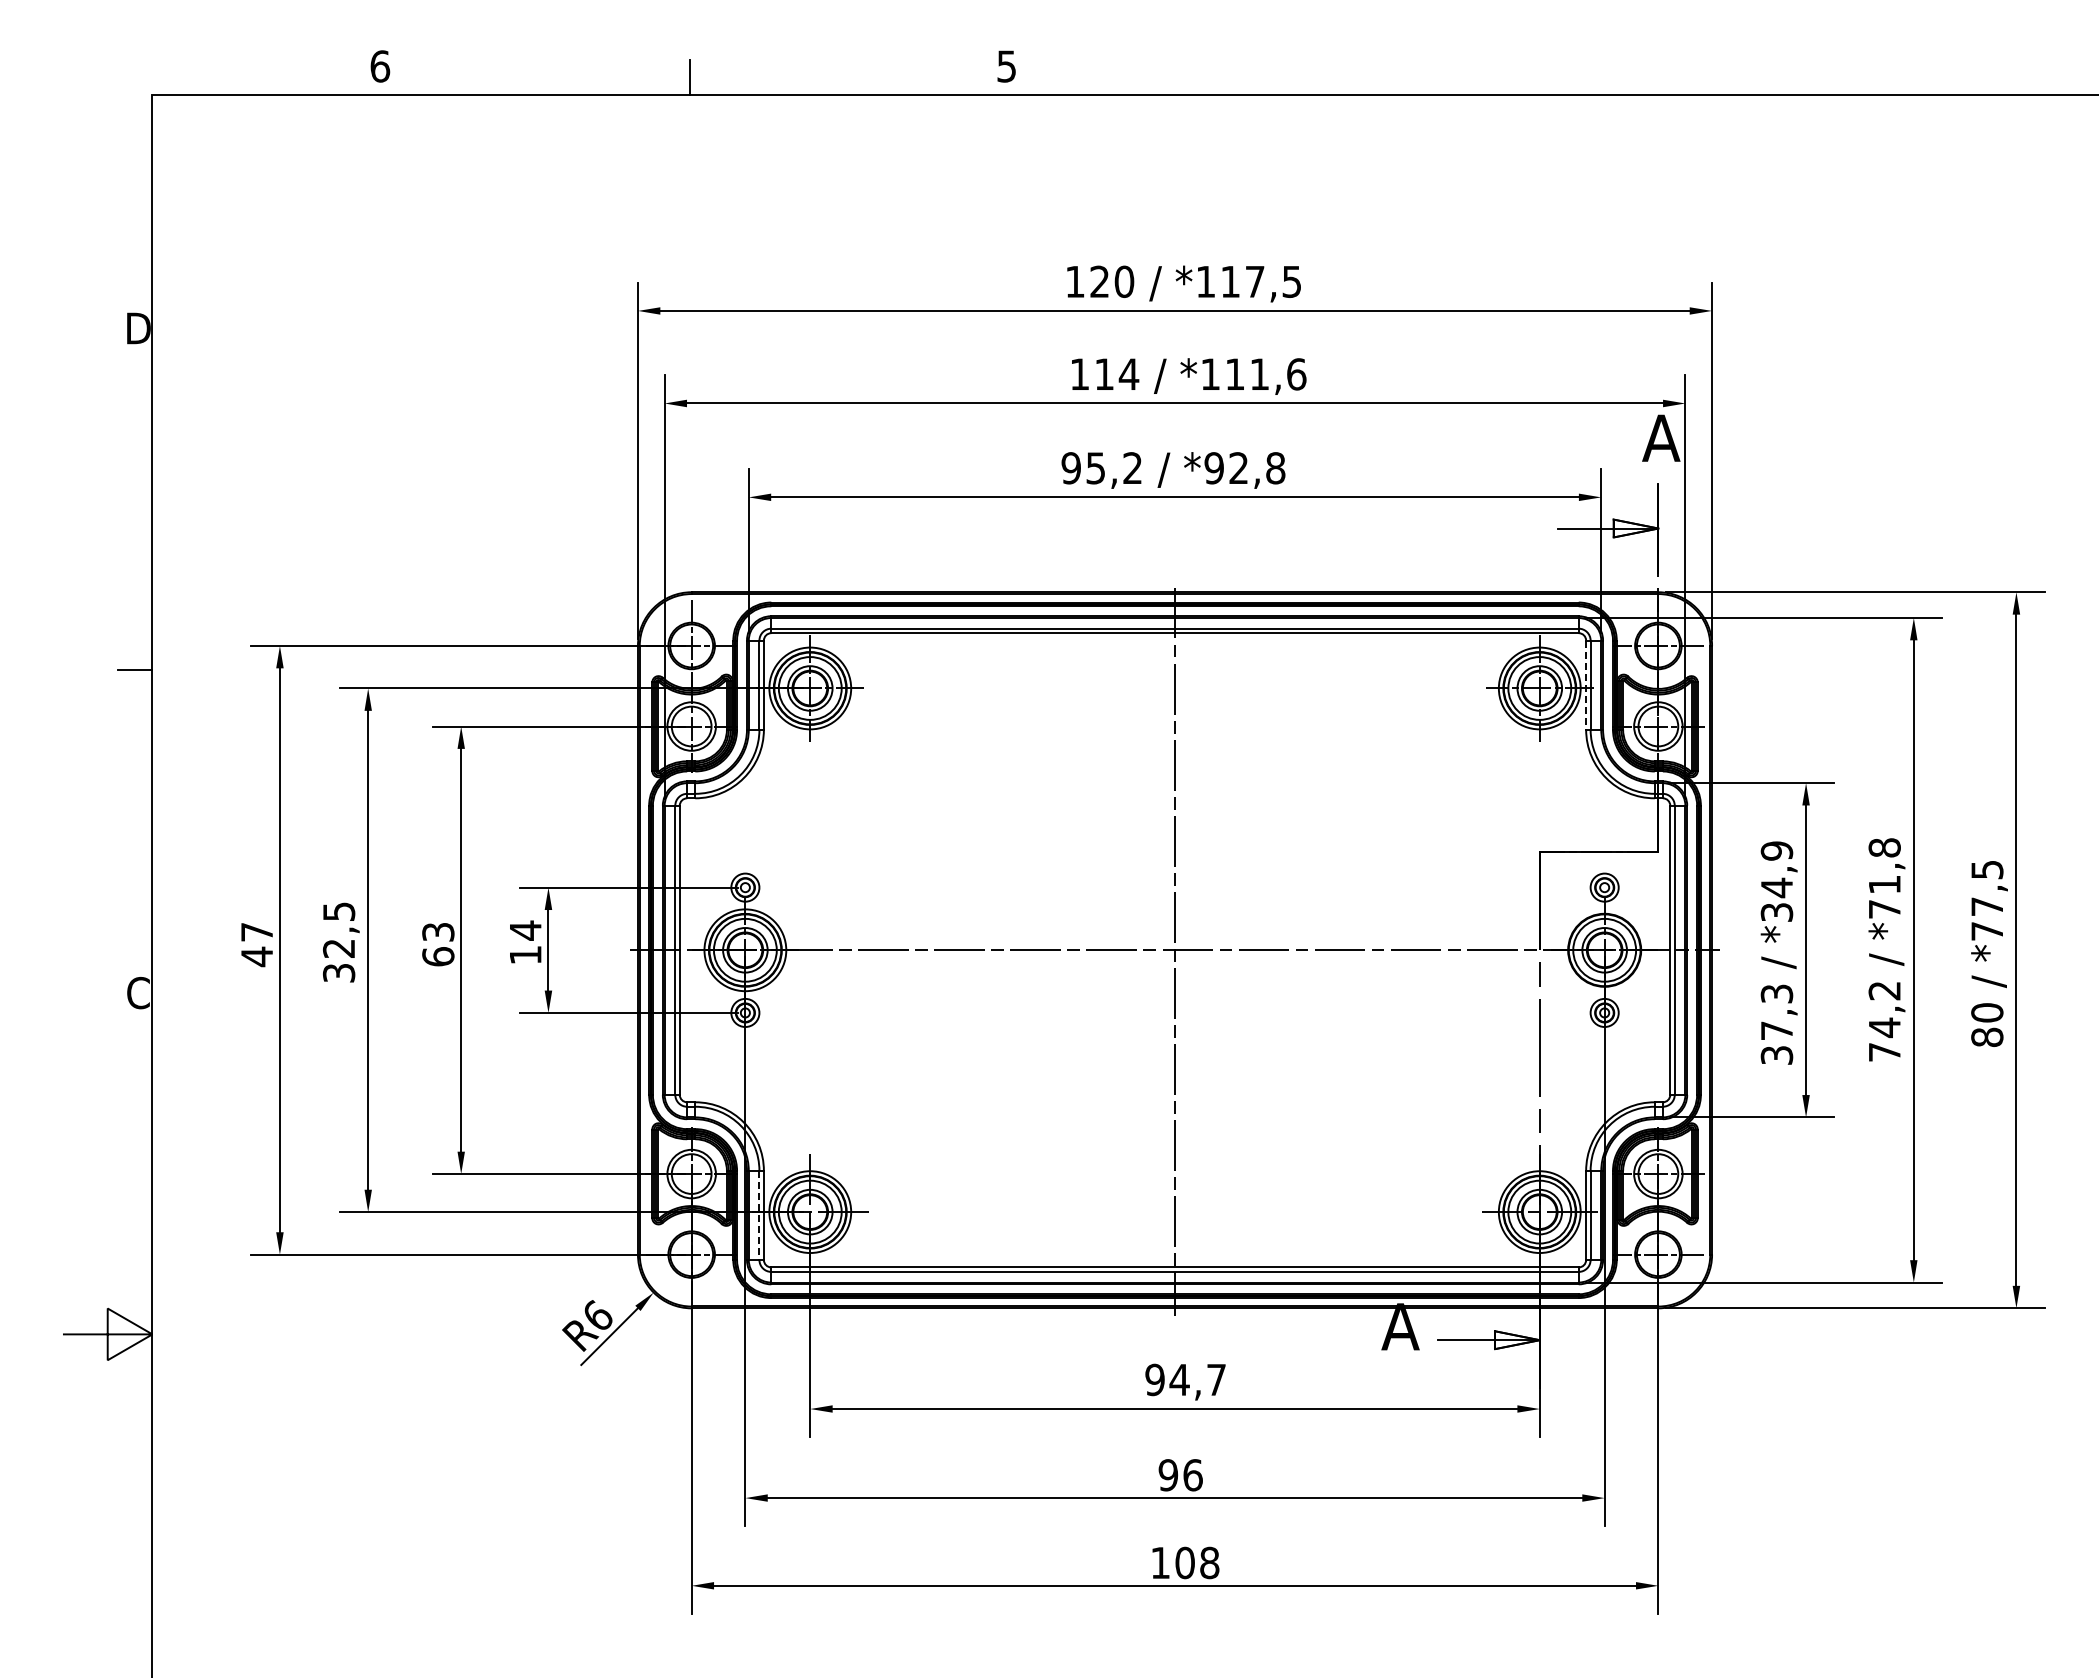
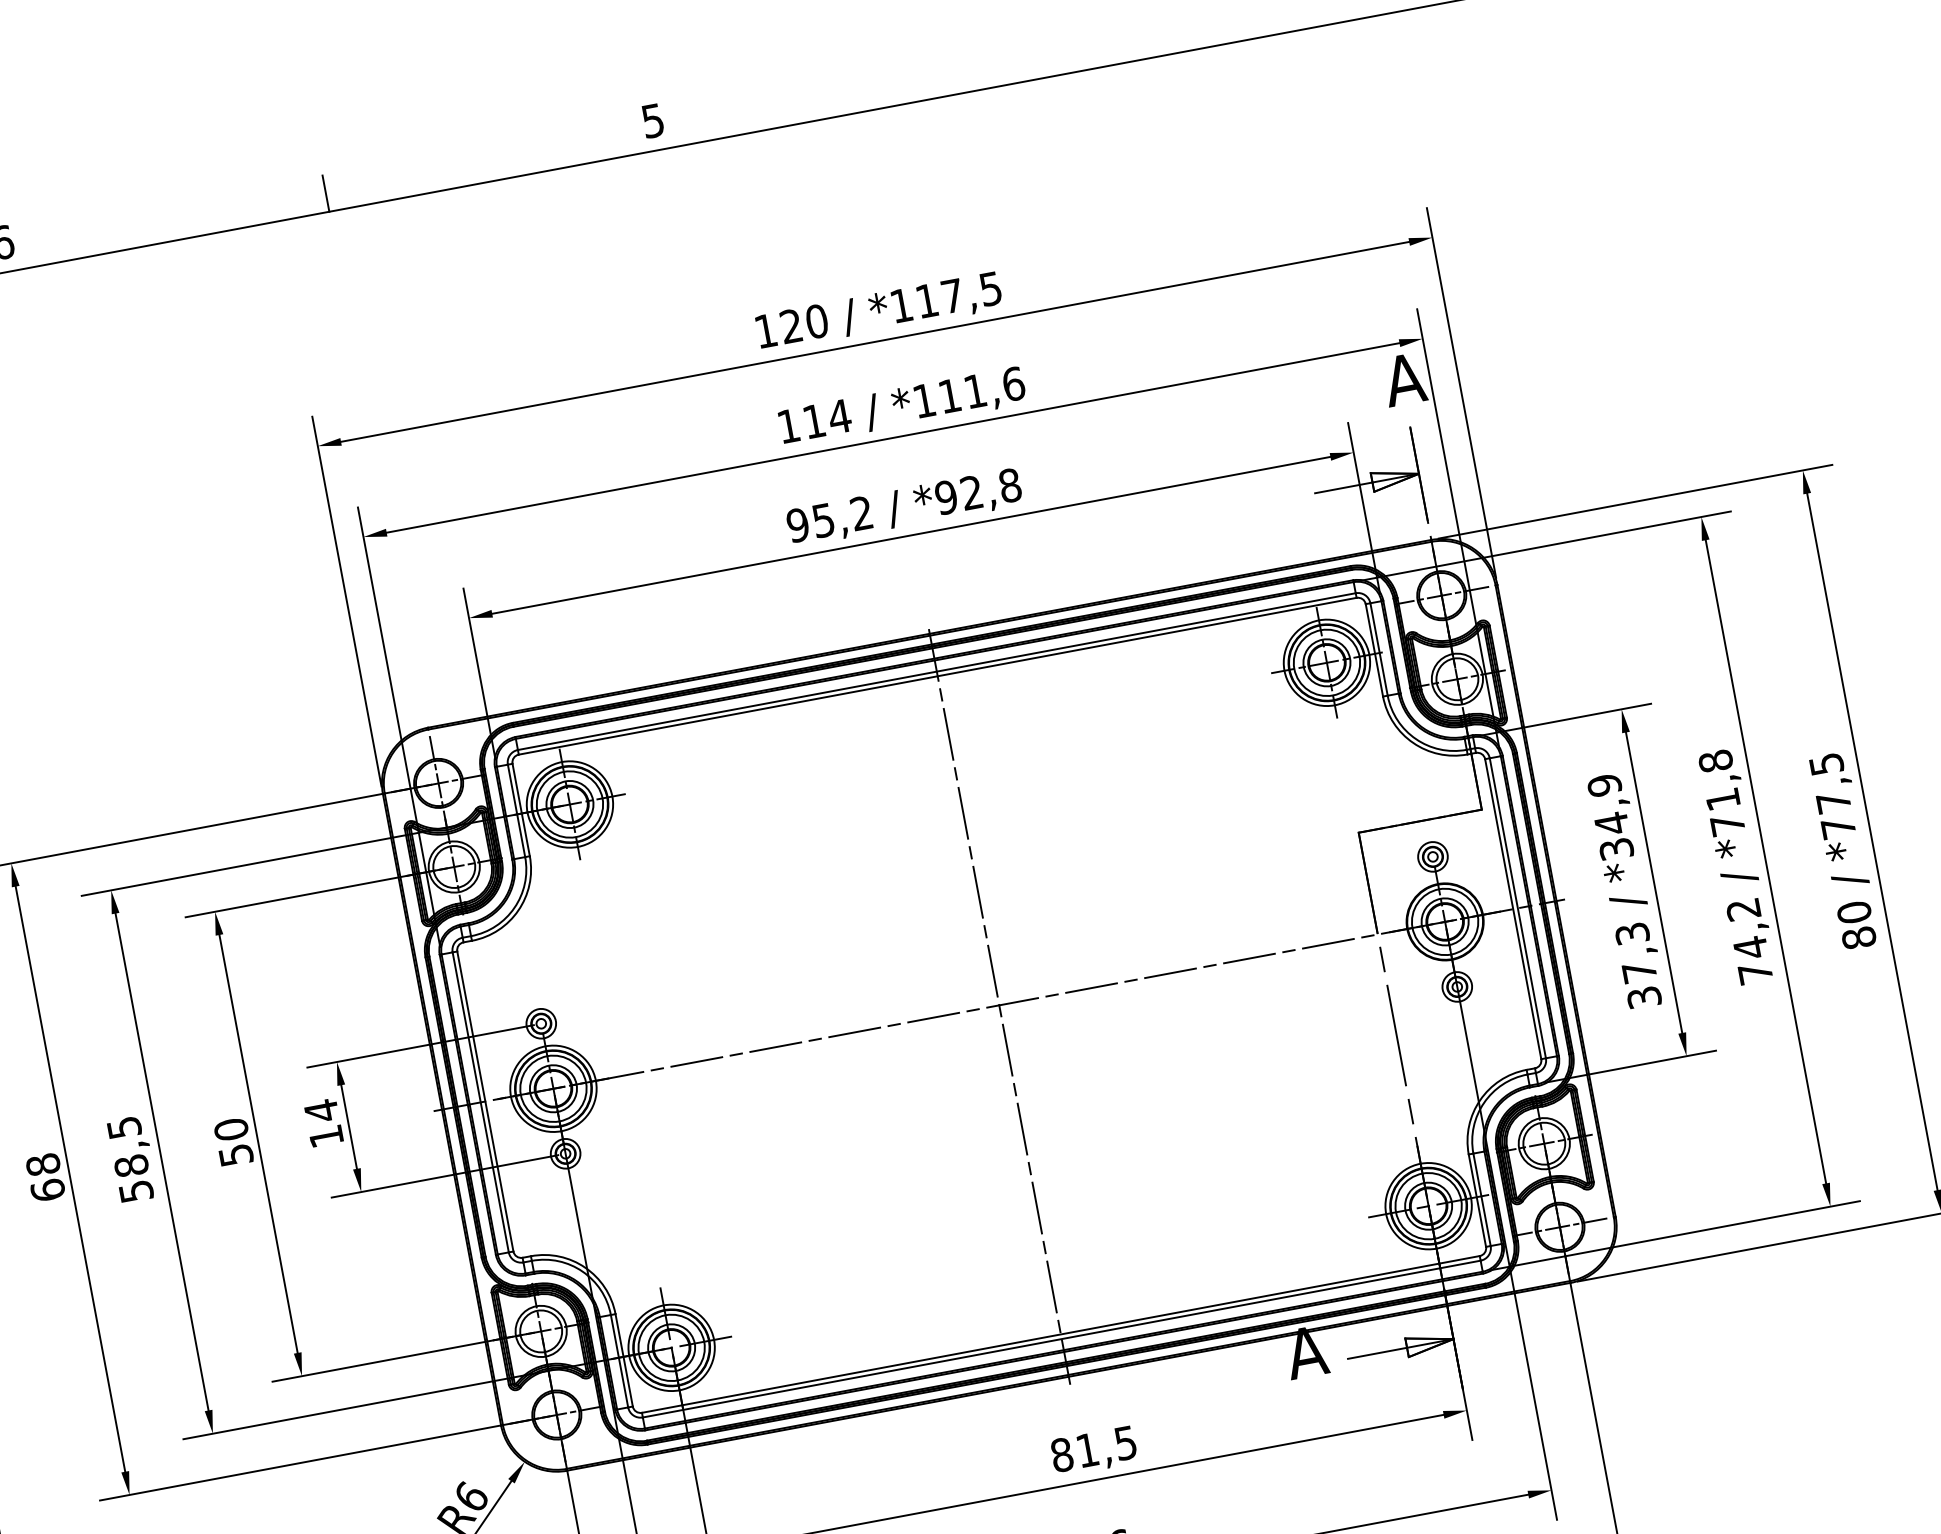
line: (1586, 685) -> (1374, 650), dashed -> solid
text: (256, 944) -> (45, 1177), 47 -> 68
text: (438, 944) -> (233, 1142), 63 -> 50
text: (338, 960) -> (133, 1178), 32,5 -> 58,5
line: (759, 1215) -> (619, 1361), dashed -> solid
text: (1185, 1379) -> (1093, 1448), 94,7 -> 81,5

